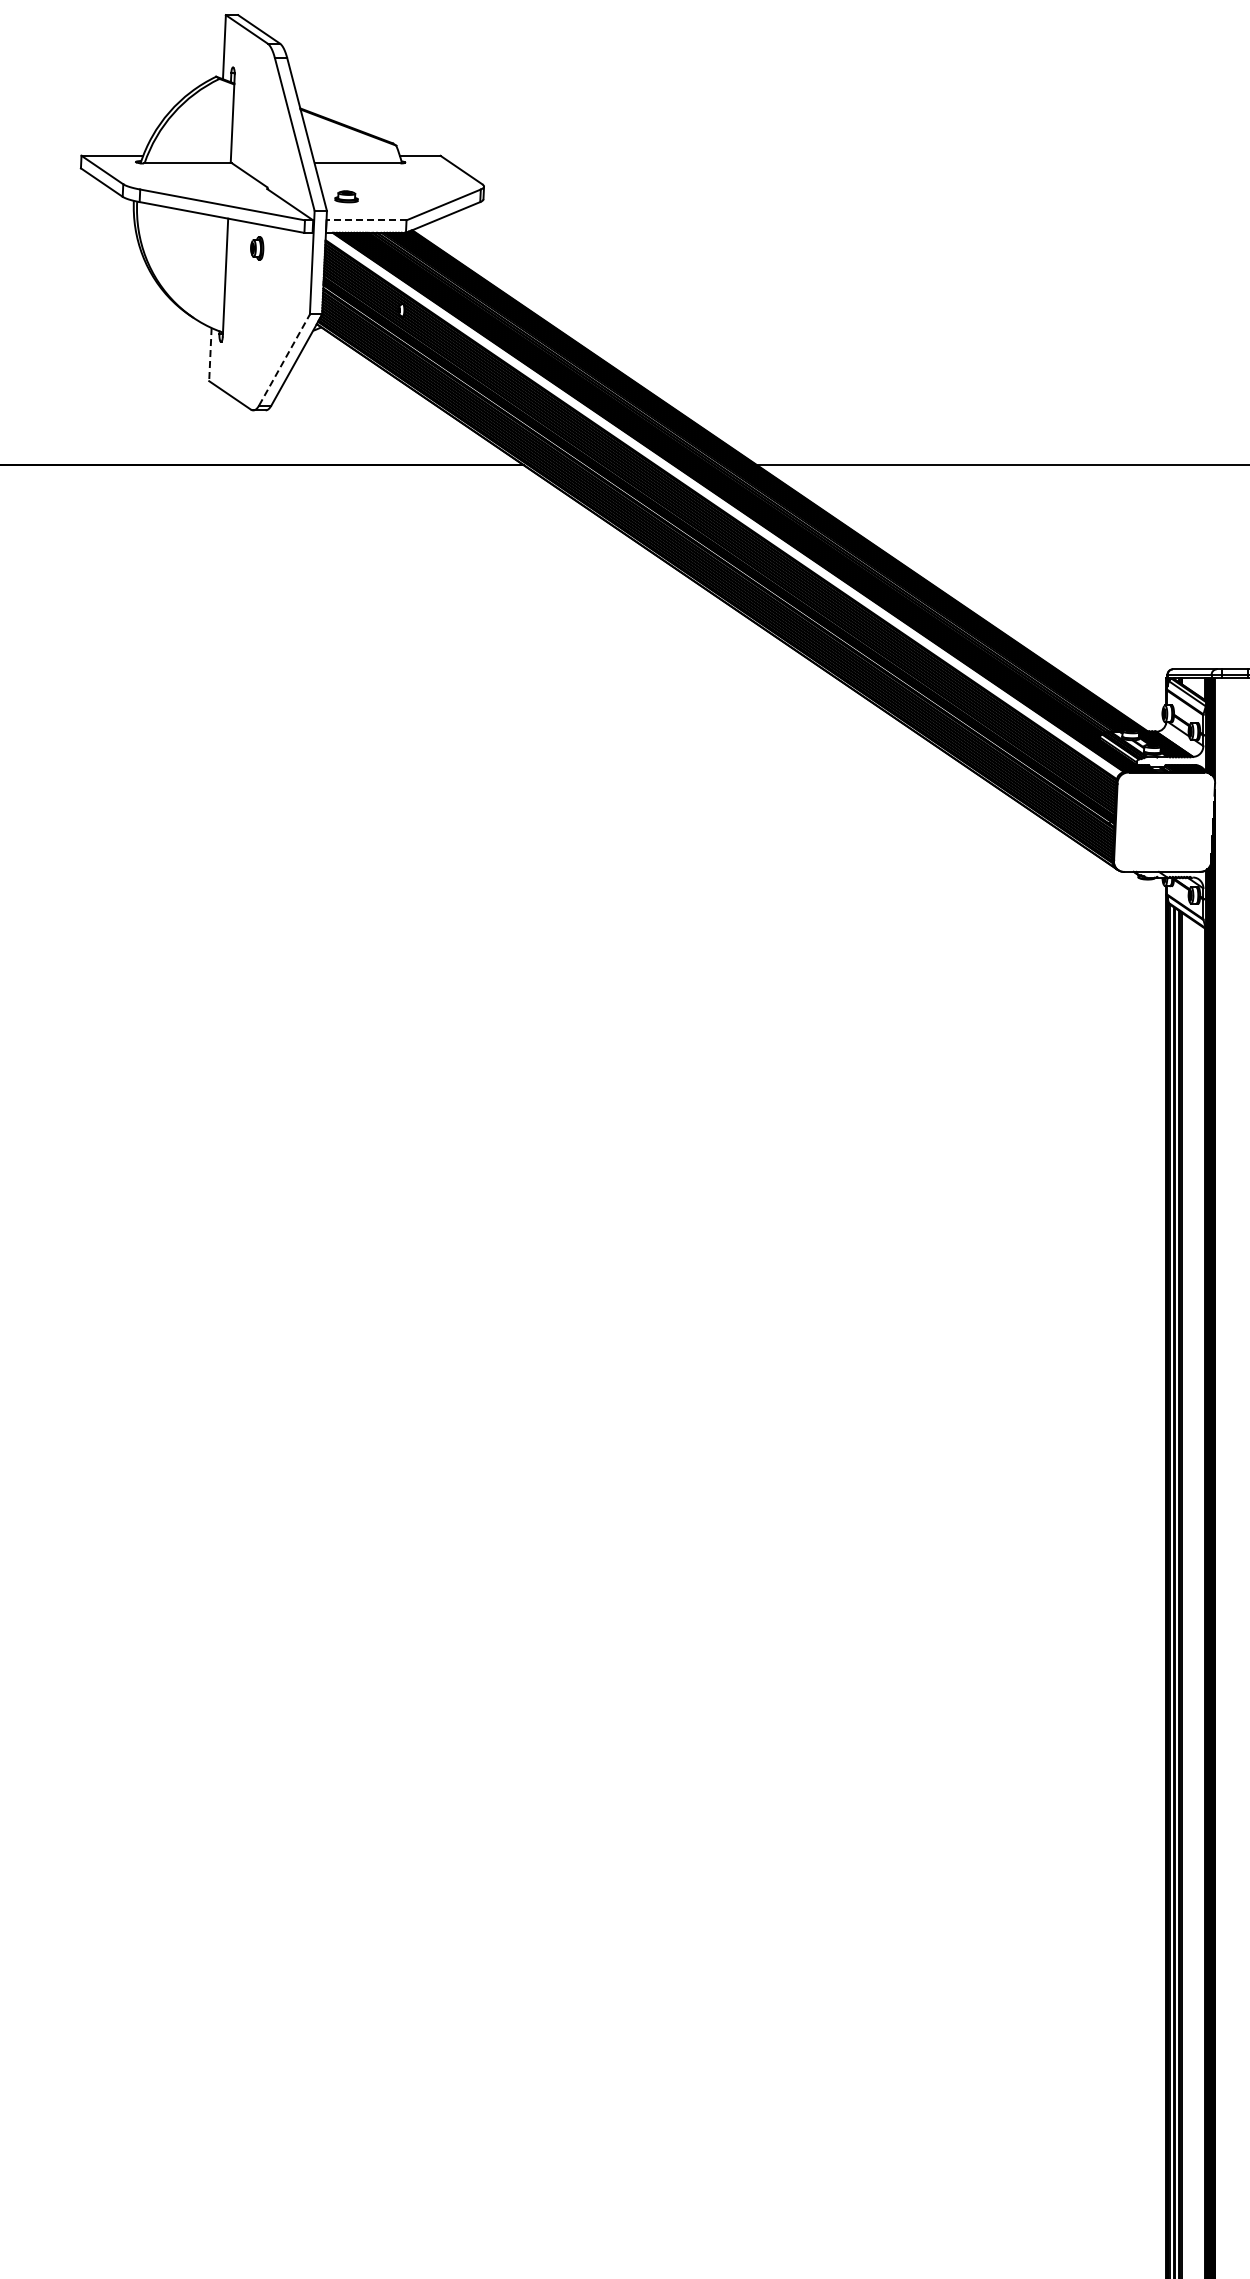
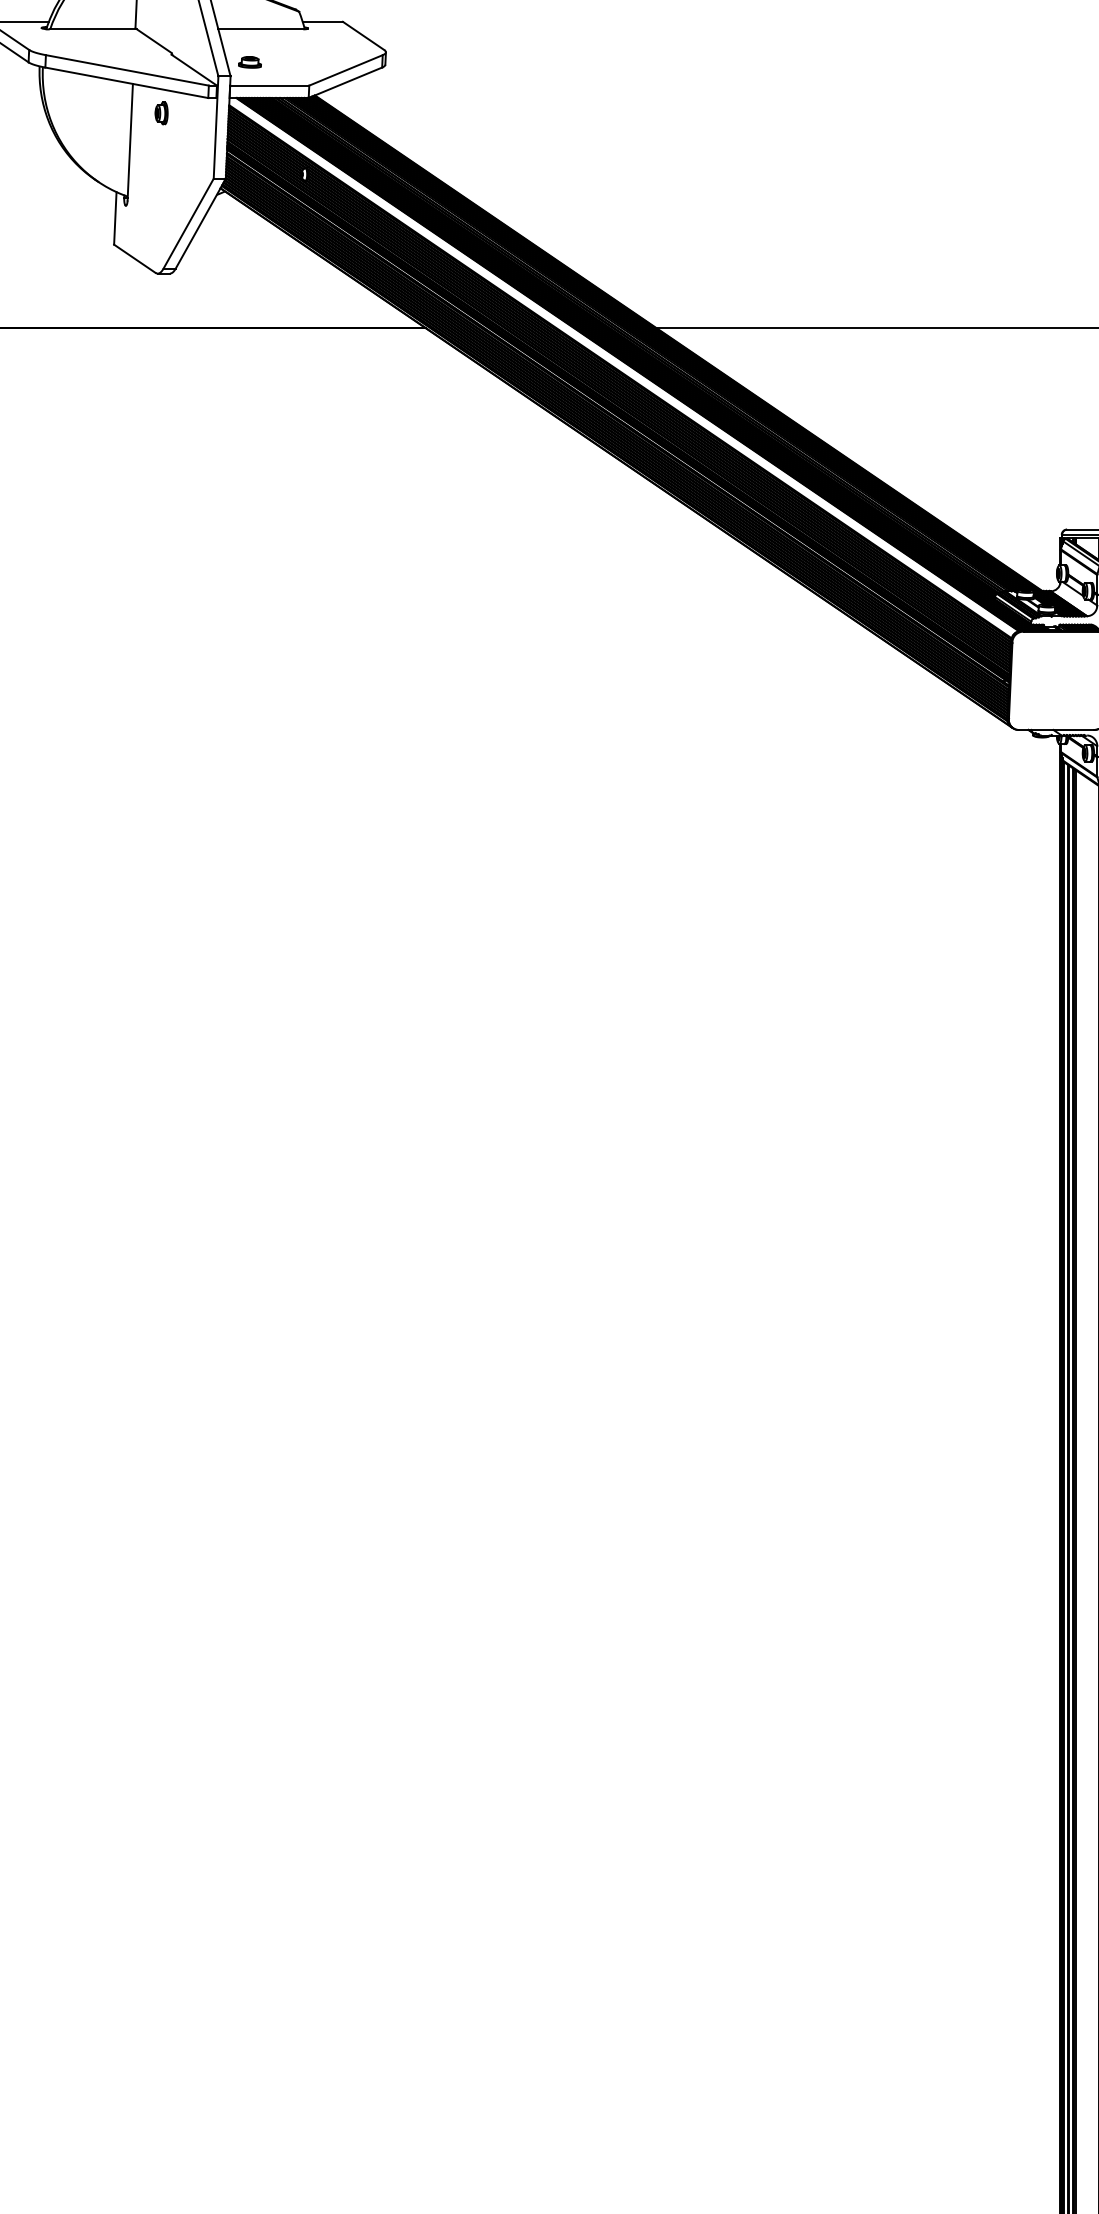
line: (366, 220) -> (269, 85), dashed -> solid
line: (210, 354) -> (115, 218), dashed -> solid
line: (284, 359) -> (188, 223), dashed -> solid

